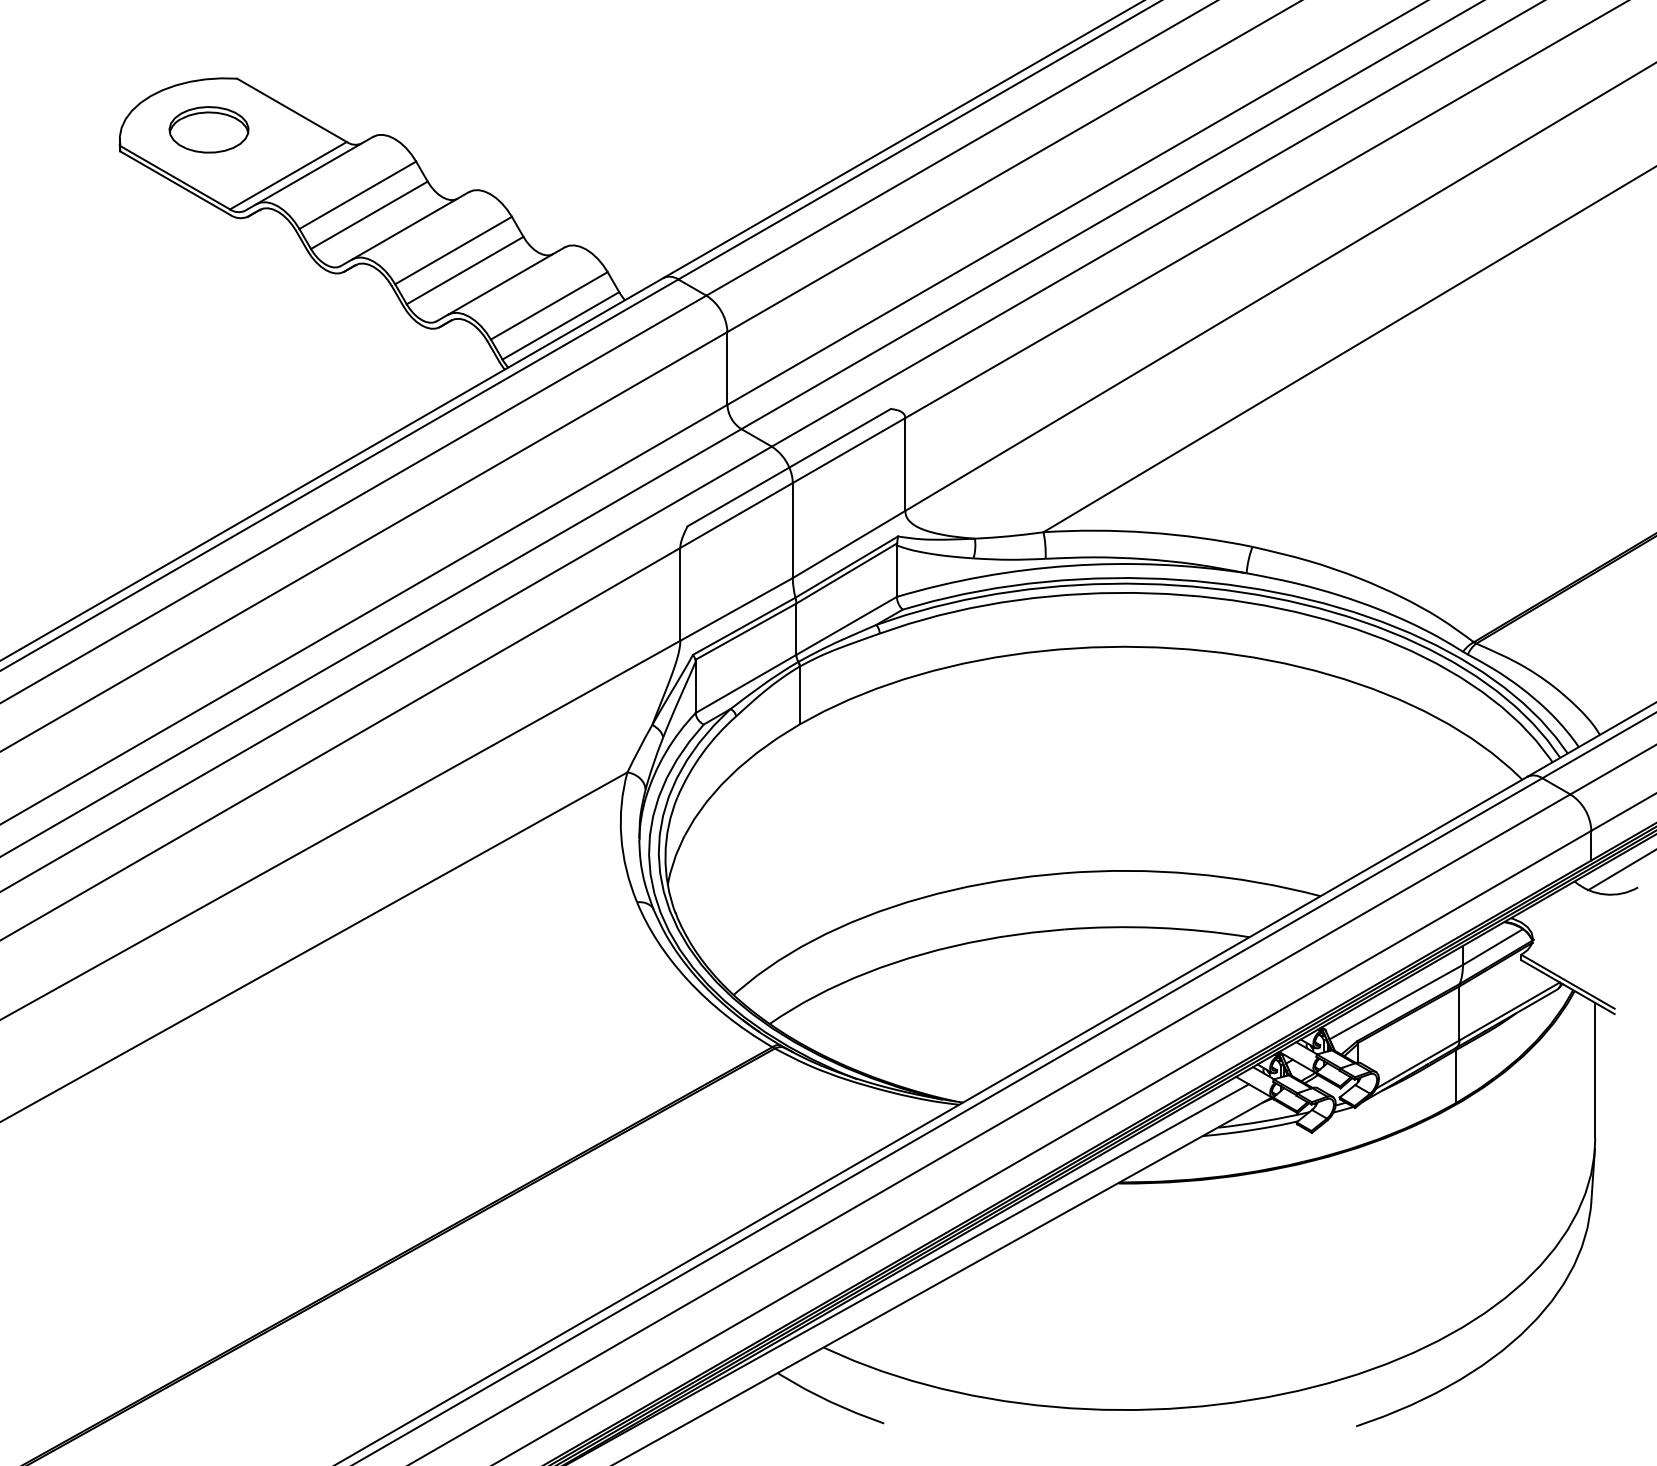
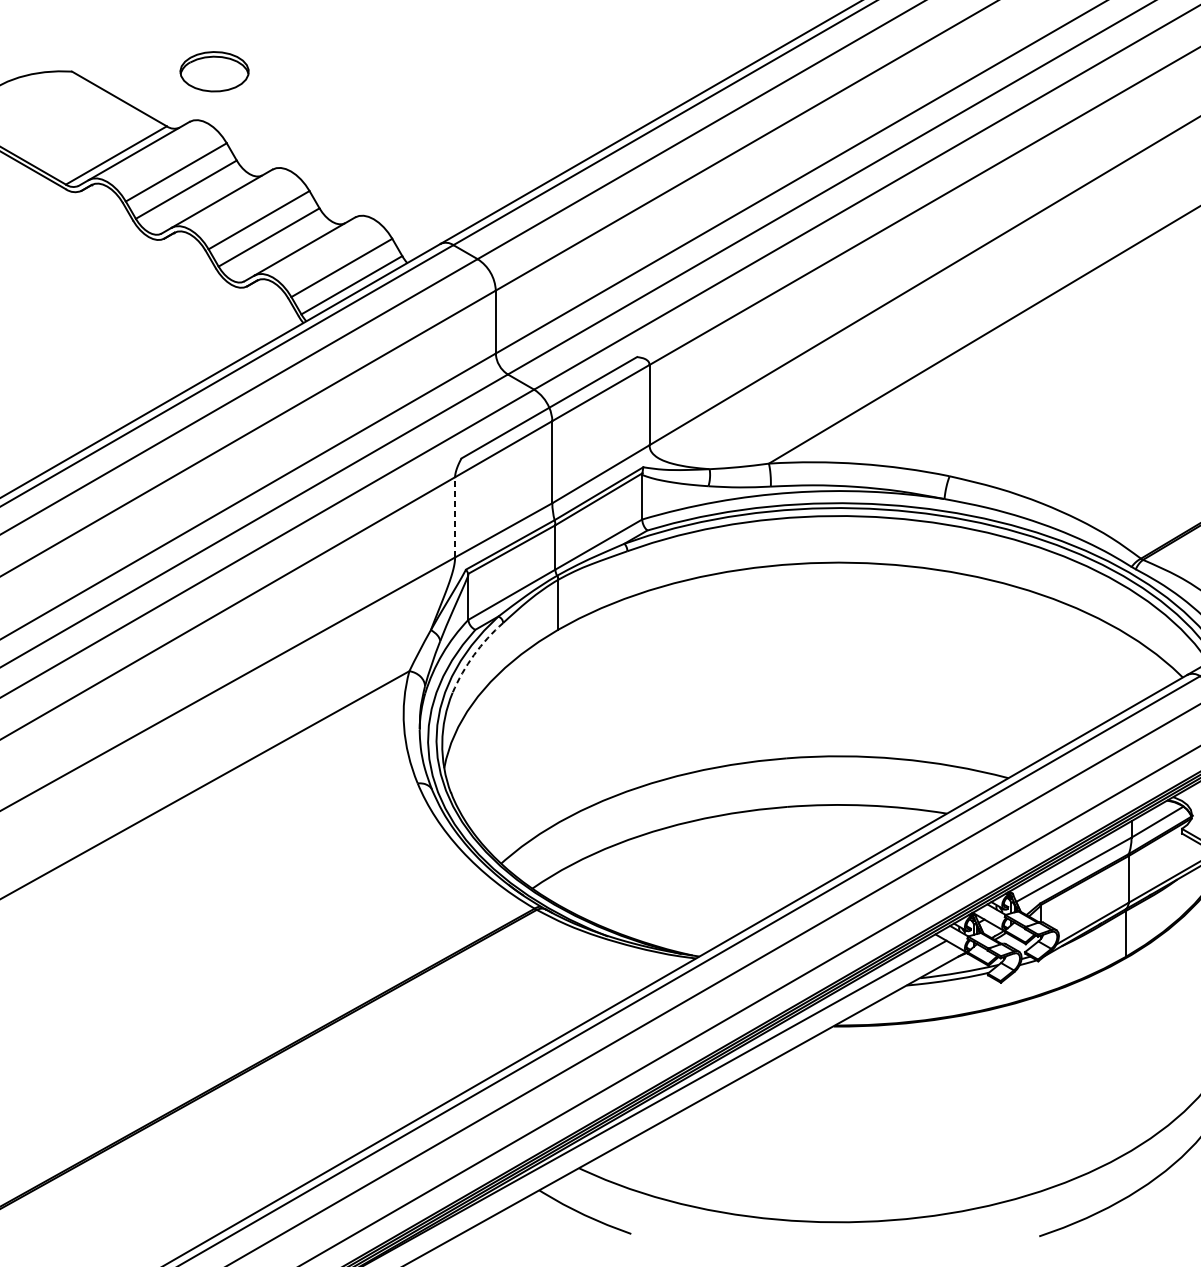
part: (208, 129) -> (214, 71), moved
line: (680, 593) -> (455, 516), solid -> dashed
arc: (702, 753) -> (474, 654), solid -> dashed

